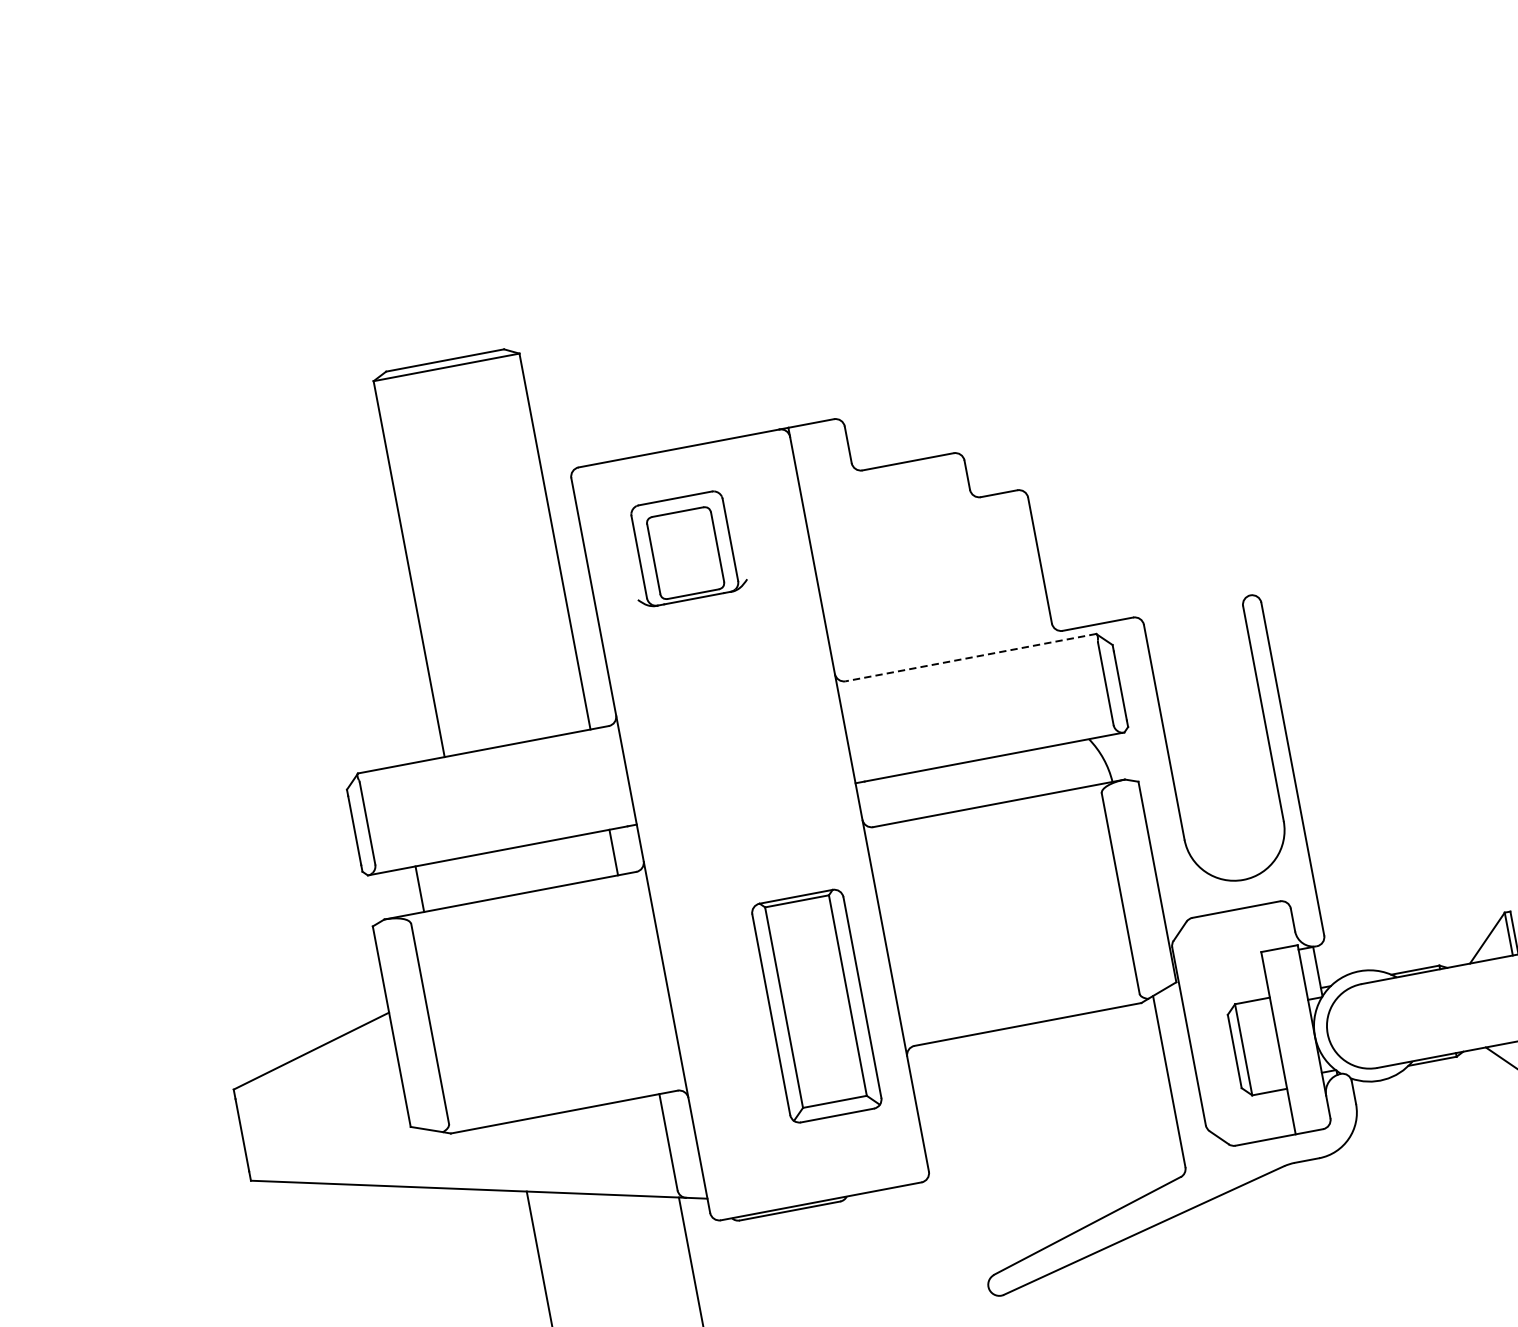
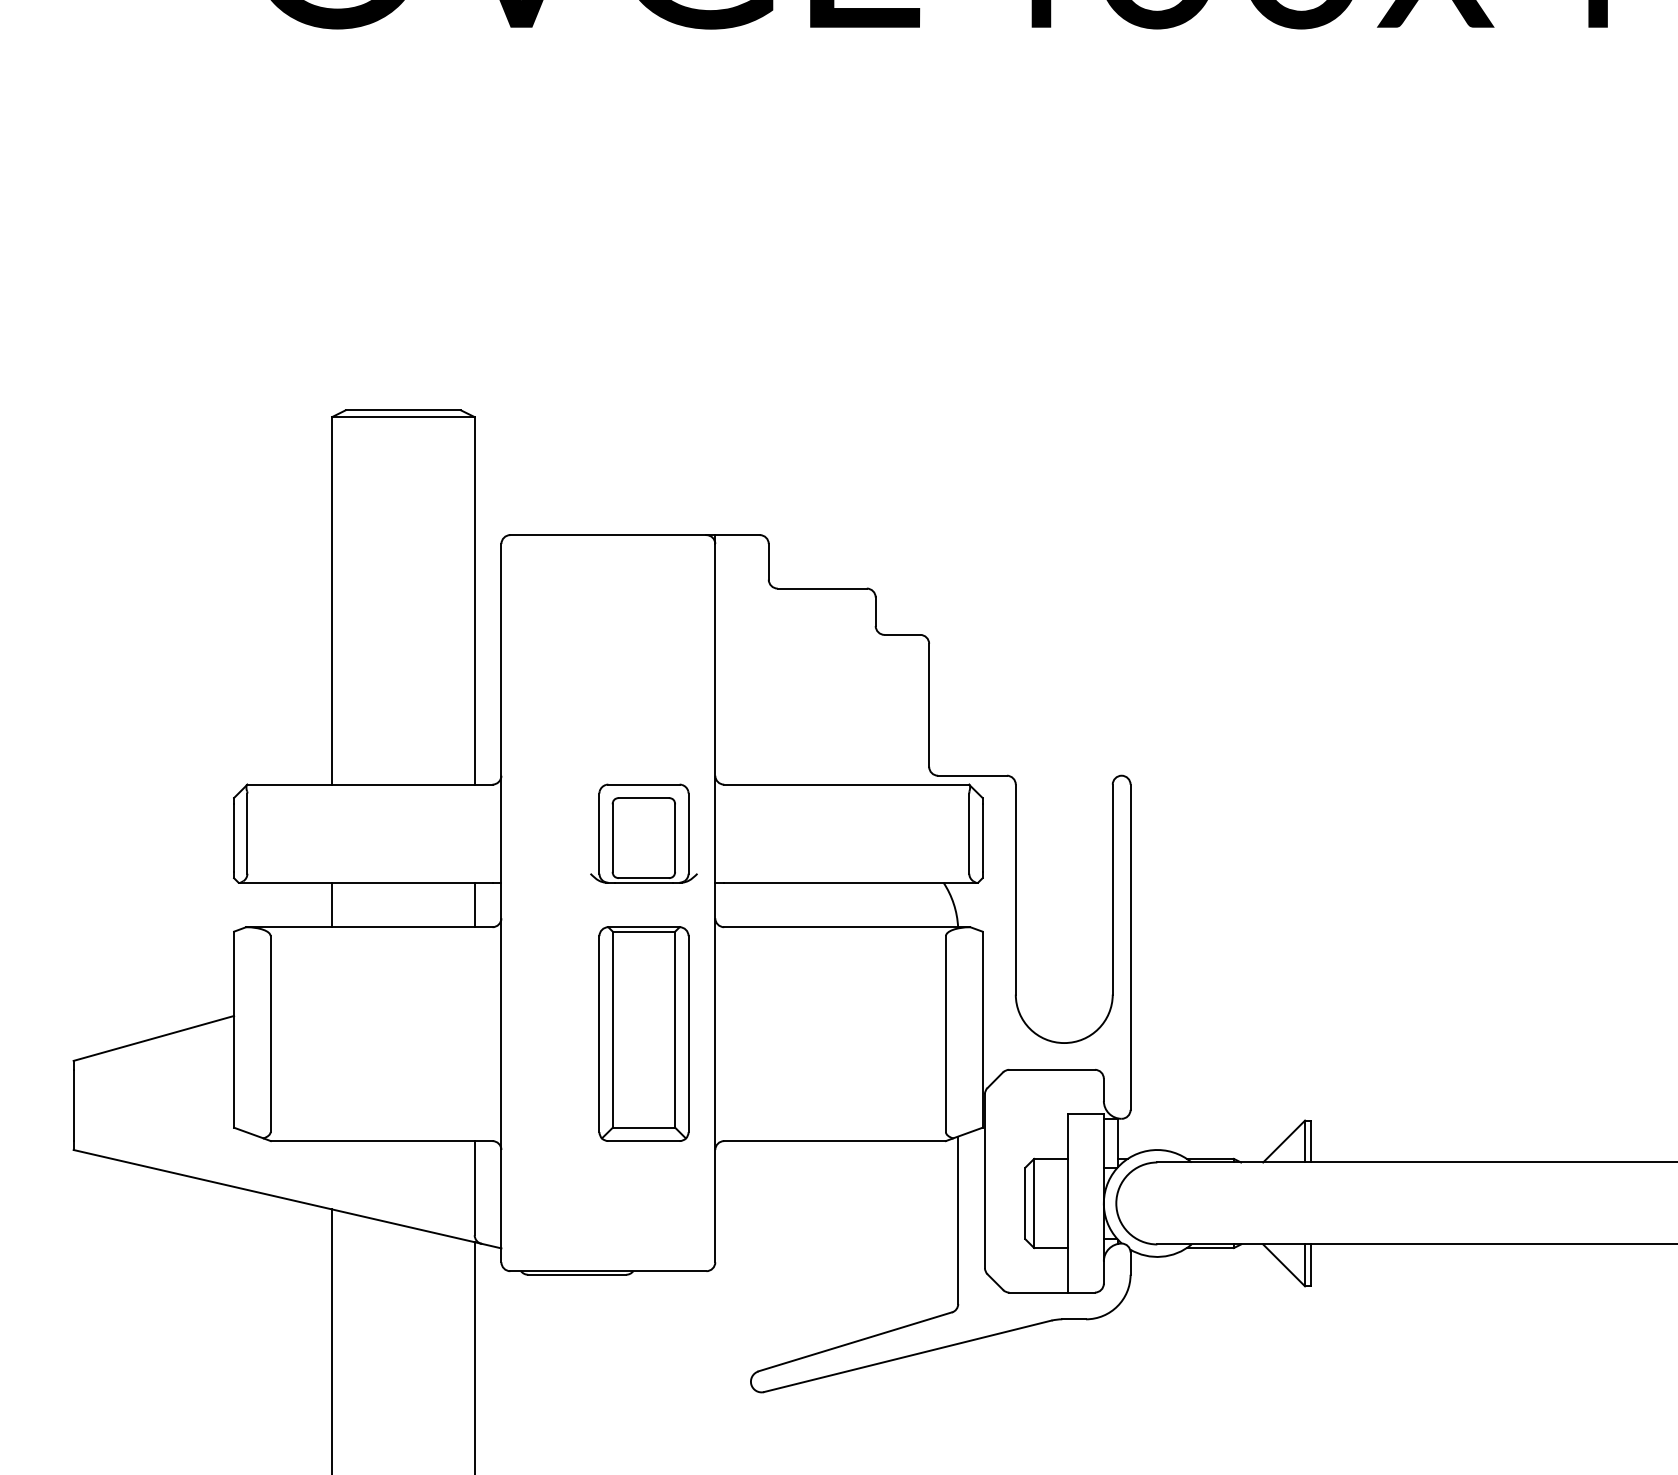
part: (684, 548) -> (643, 833), moved
line: (970, 657) -> (846, 784), dashed -> solid
line: (420, 888) -> (332, 904), moved
part: (816, 1005) -> (643, 1033), moved

